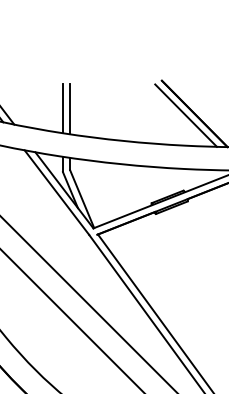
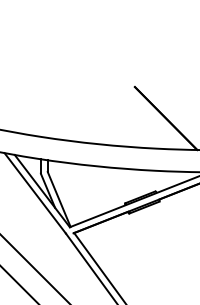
line: (62, 108) -> (40, 113), removed
line: (70, 109) -> (48, 114), removed
line: (185, 115) -> (157, 120), removed

